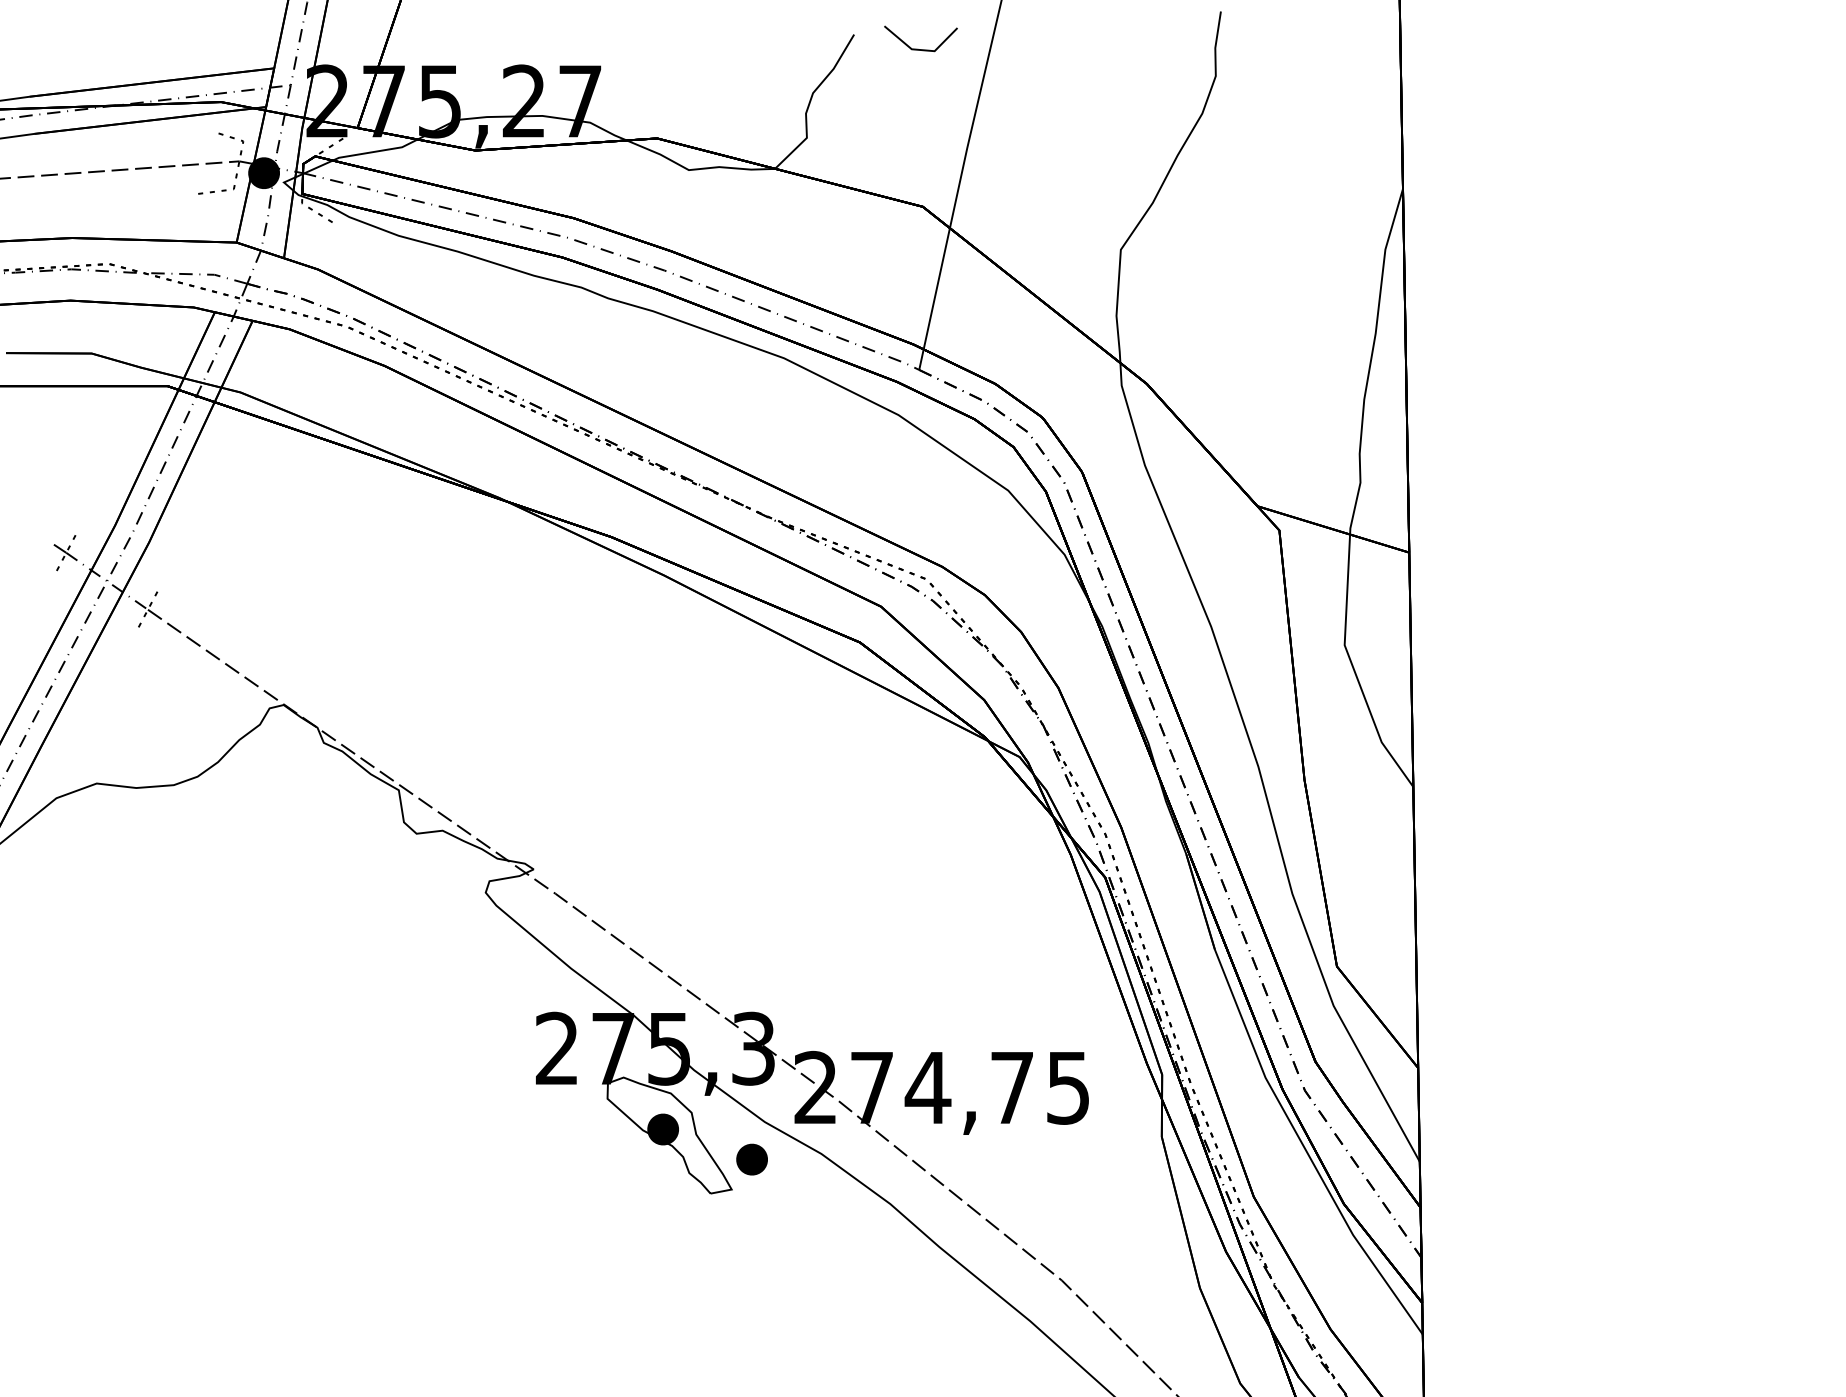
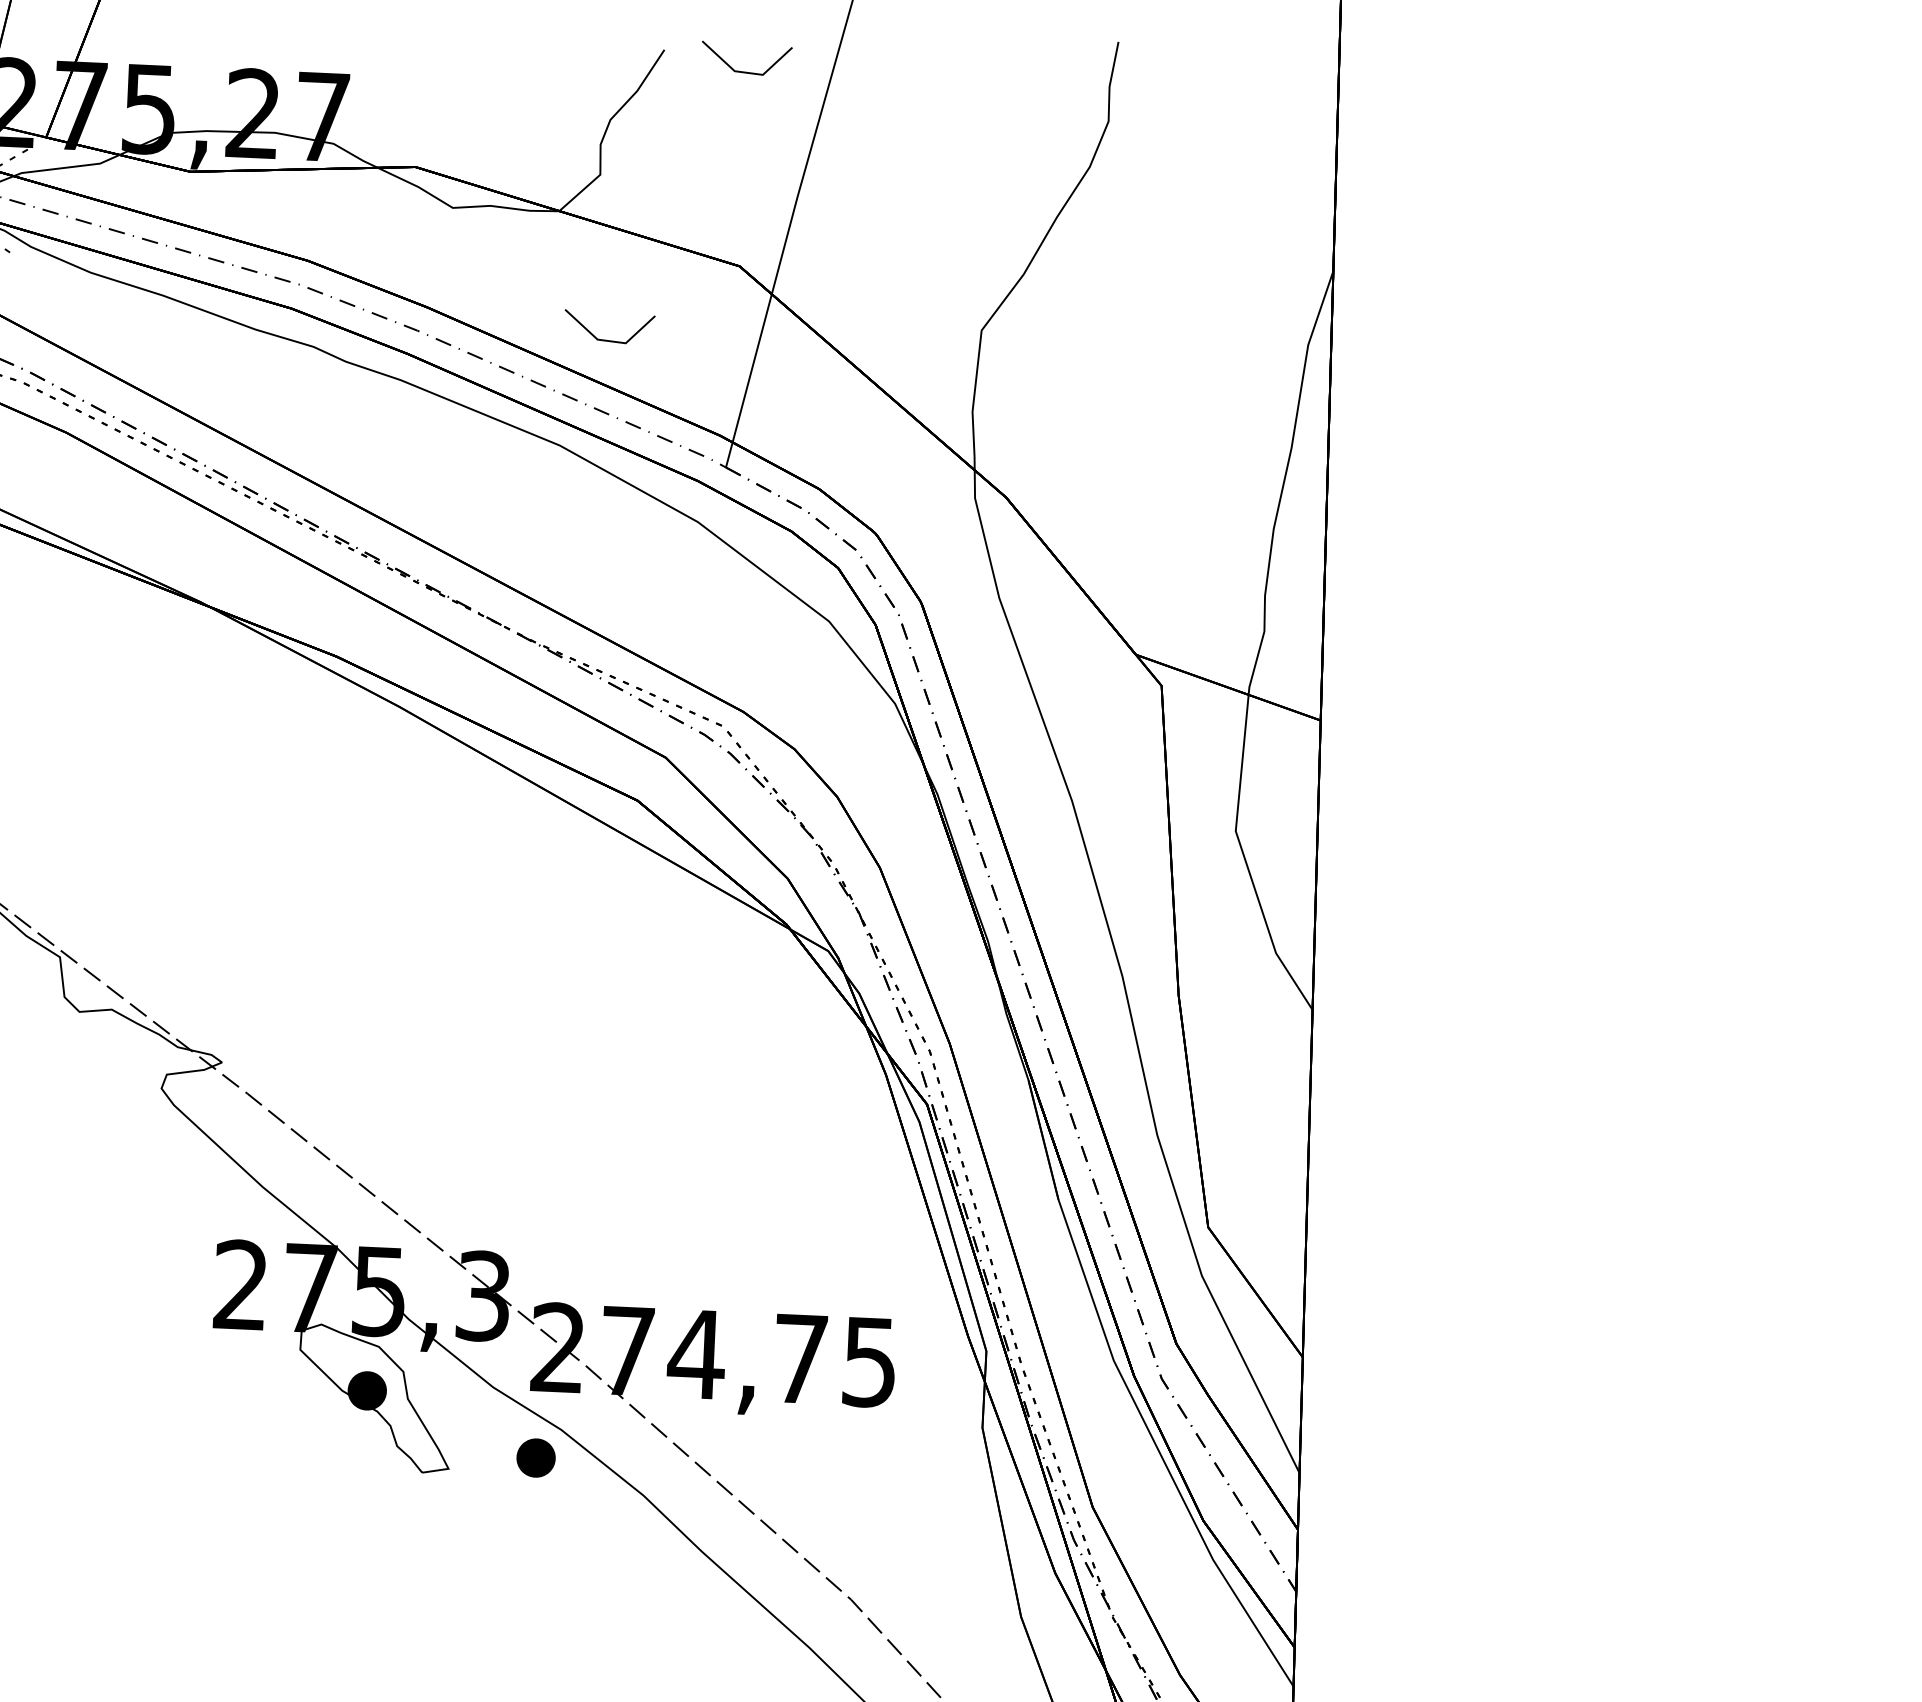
line: (817, 270) -> (605, 339), added
part: (751, 1159) -> (535, 1457), moved

